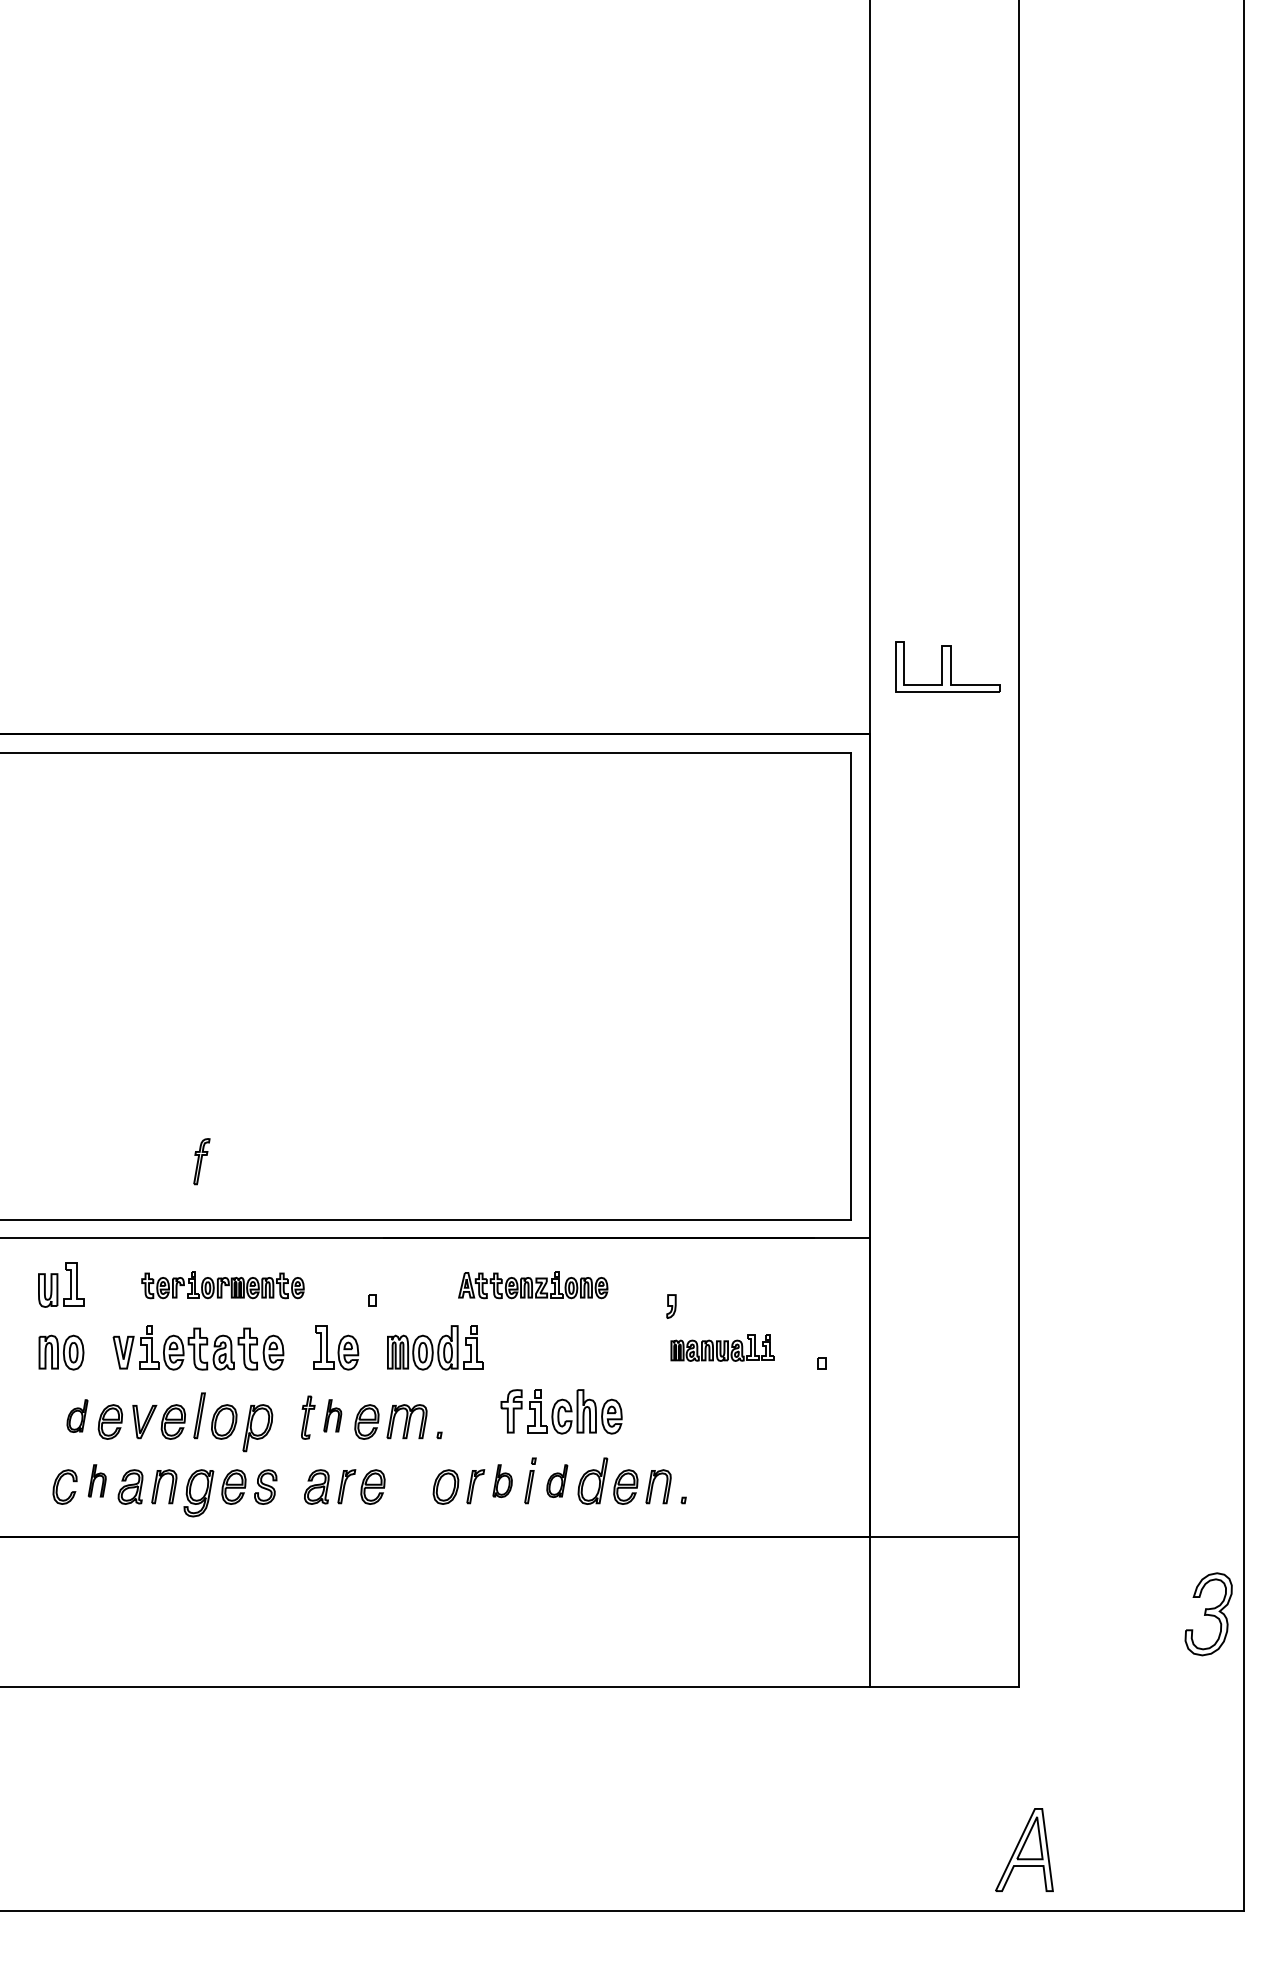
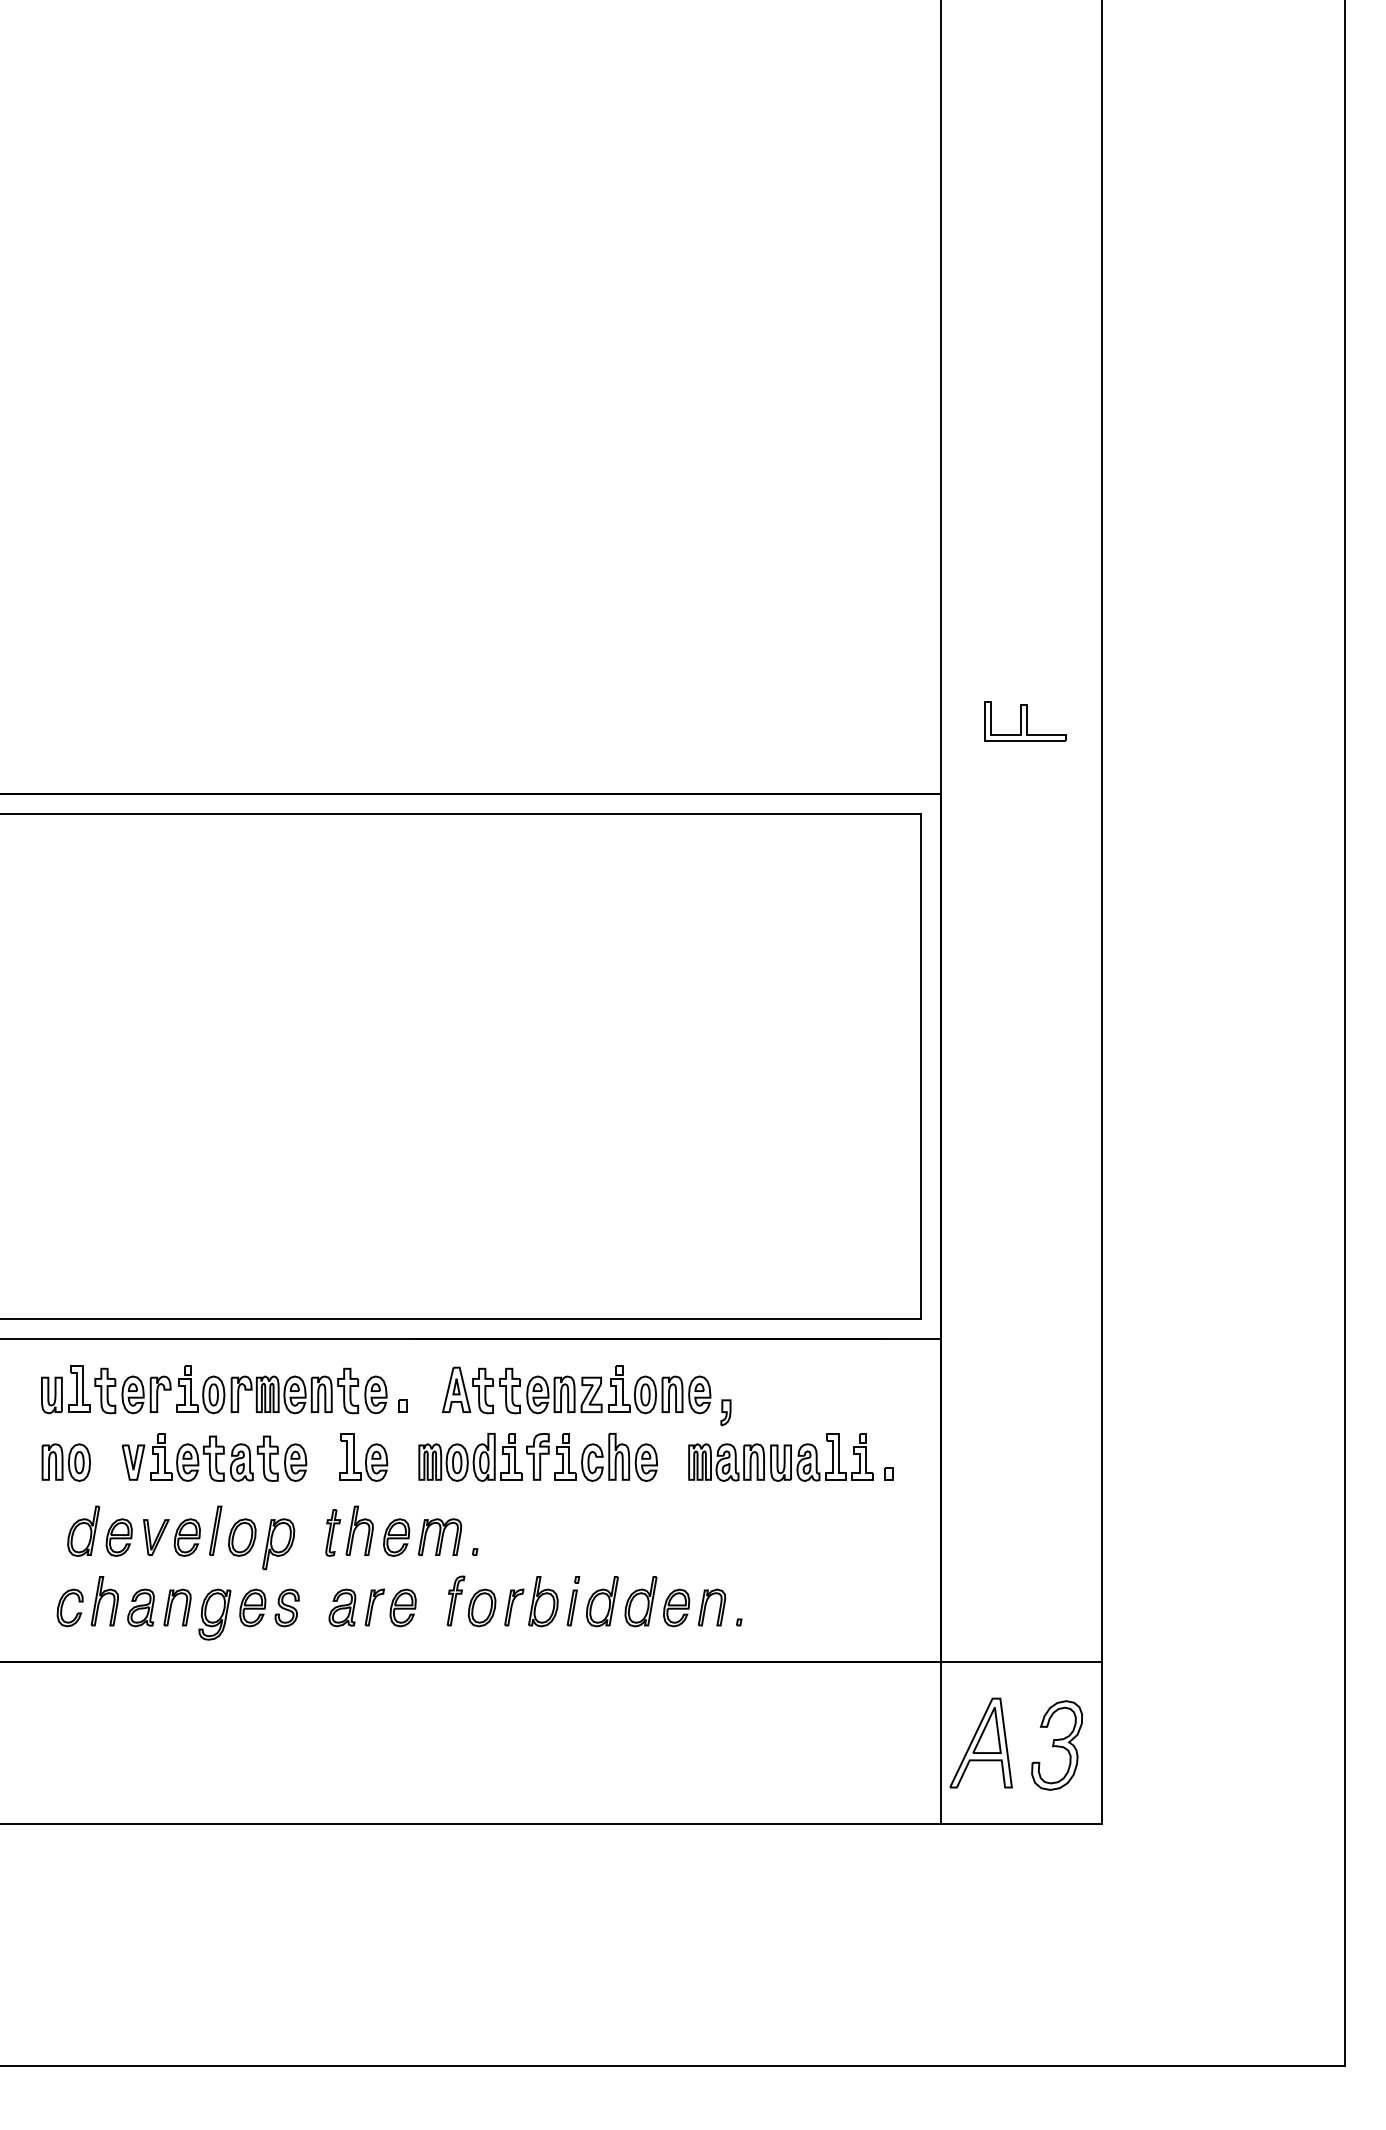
part: (948, 667) -> (1025, 721), size x0.71
part: (201, 1161) -> (455, 1600), moved
part: (222, 1284) -> (240, 1388), size x1.67
part: (532, 1284) -> (575, 1388), size x1.67
part: (722, 1347) -> (781, 1457), size x1.67
part: (561, 1411) -> (591, 1457), moved
part: (77, 1415) -> (83, 1530), size x1.43
part: (332, 1415) -> (359, 1530), size x1.43
part: (97, 1480) -> (105, 1600), size x1.43
part: (502, 1480) -> (543, 1600), size x1.43
part: (557, 1480) -> (602, 1600), size x1.43
part: (1208, 1614) -> (1056, 1745), moved
part: (1024, 1849) -> (981, 1742), moved

